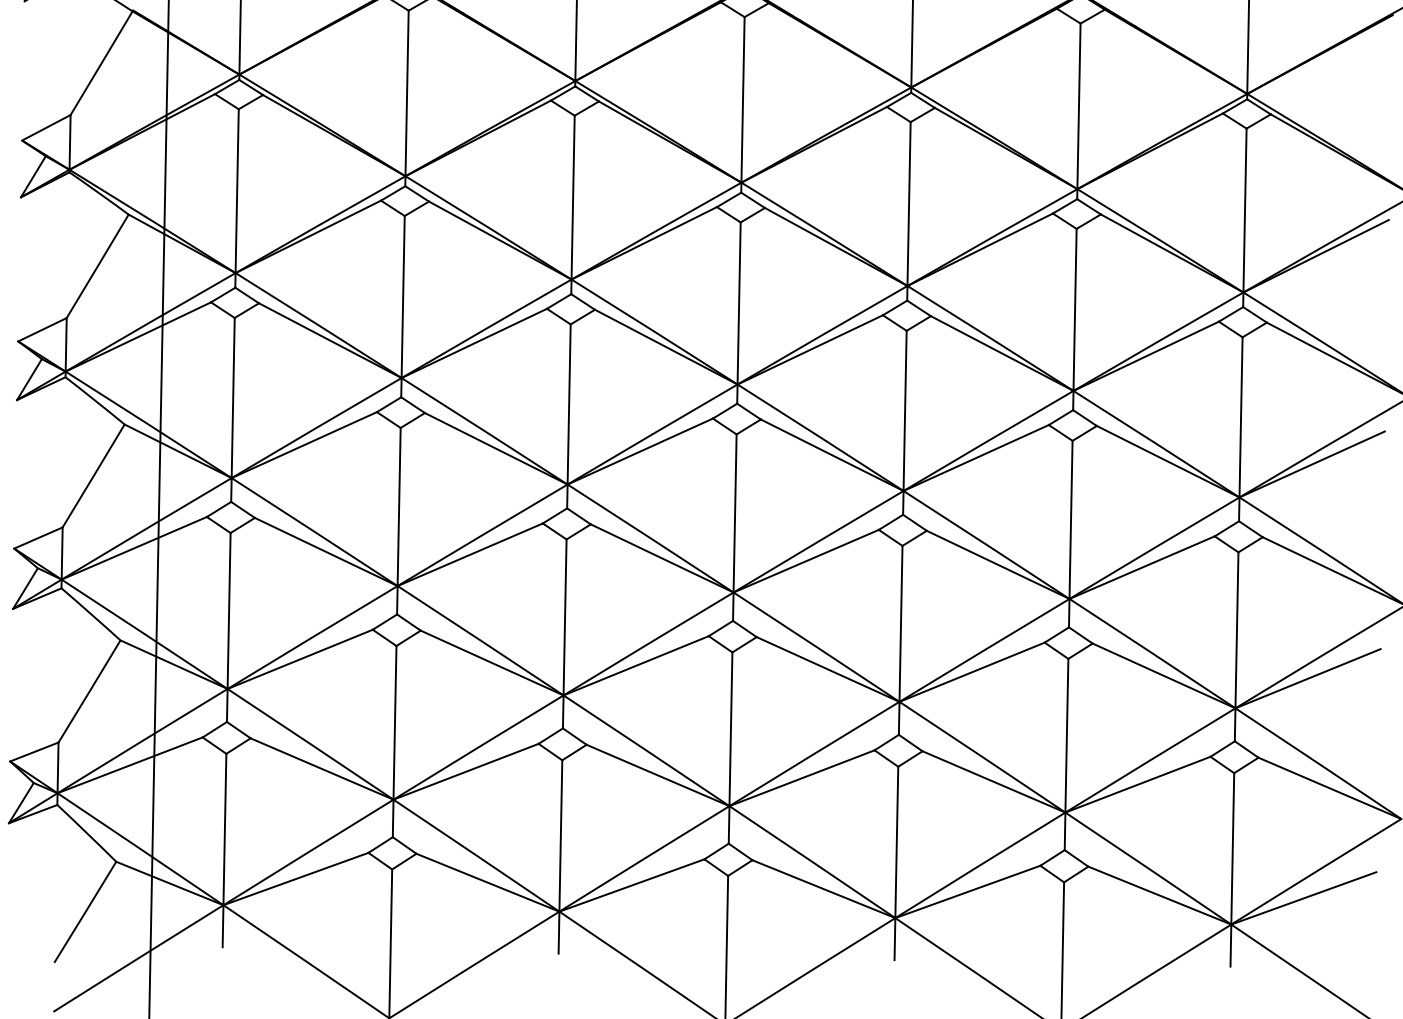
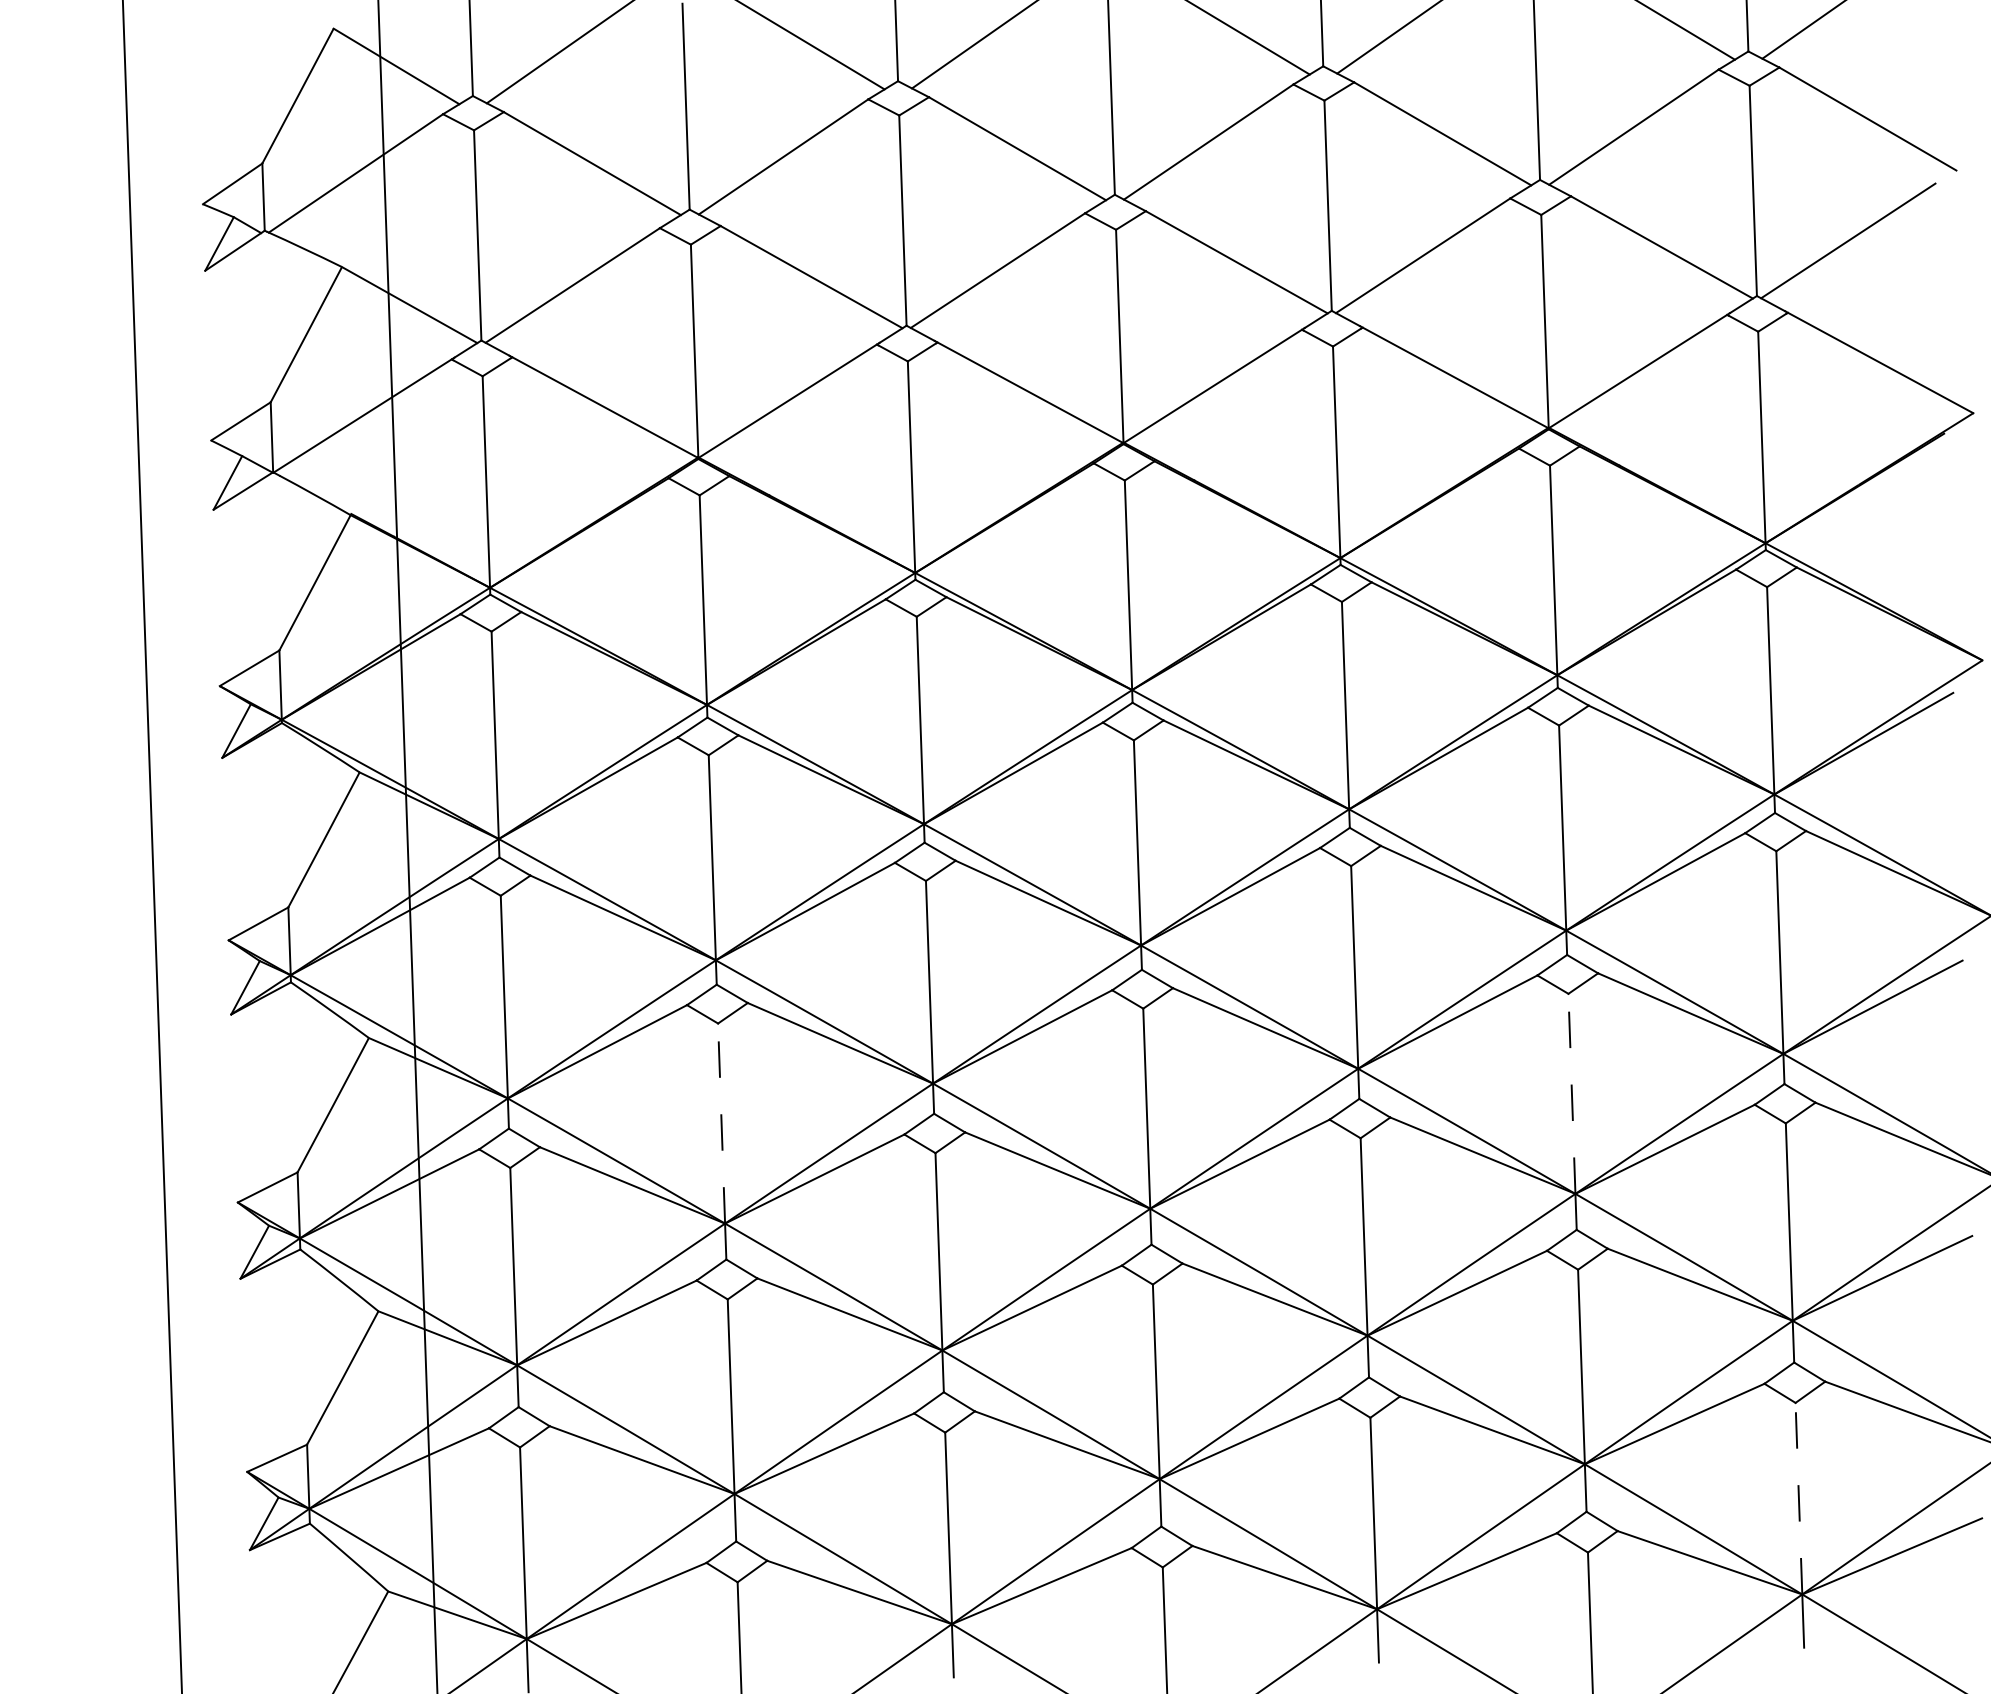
line: (399, 506) -> (721, 1123), solid -> dashed
line: (1070, 519) -> (1571, 1093), solid -> dashed
line: (1232, 848) -> (1798, 1498), solid -> dashed

